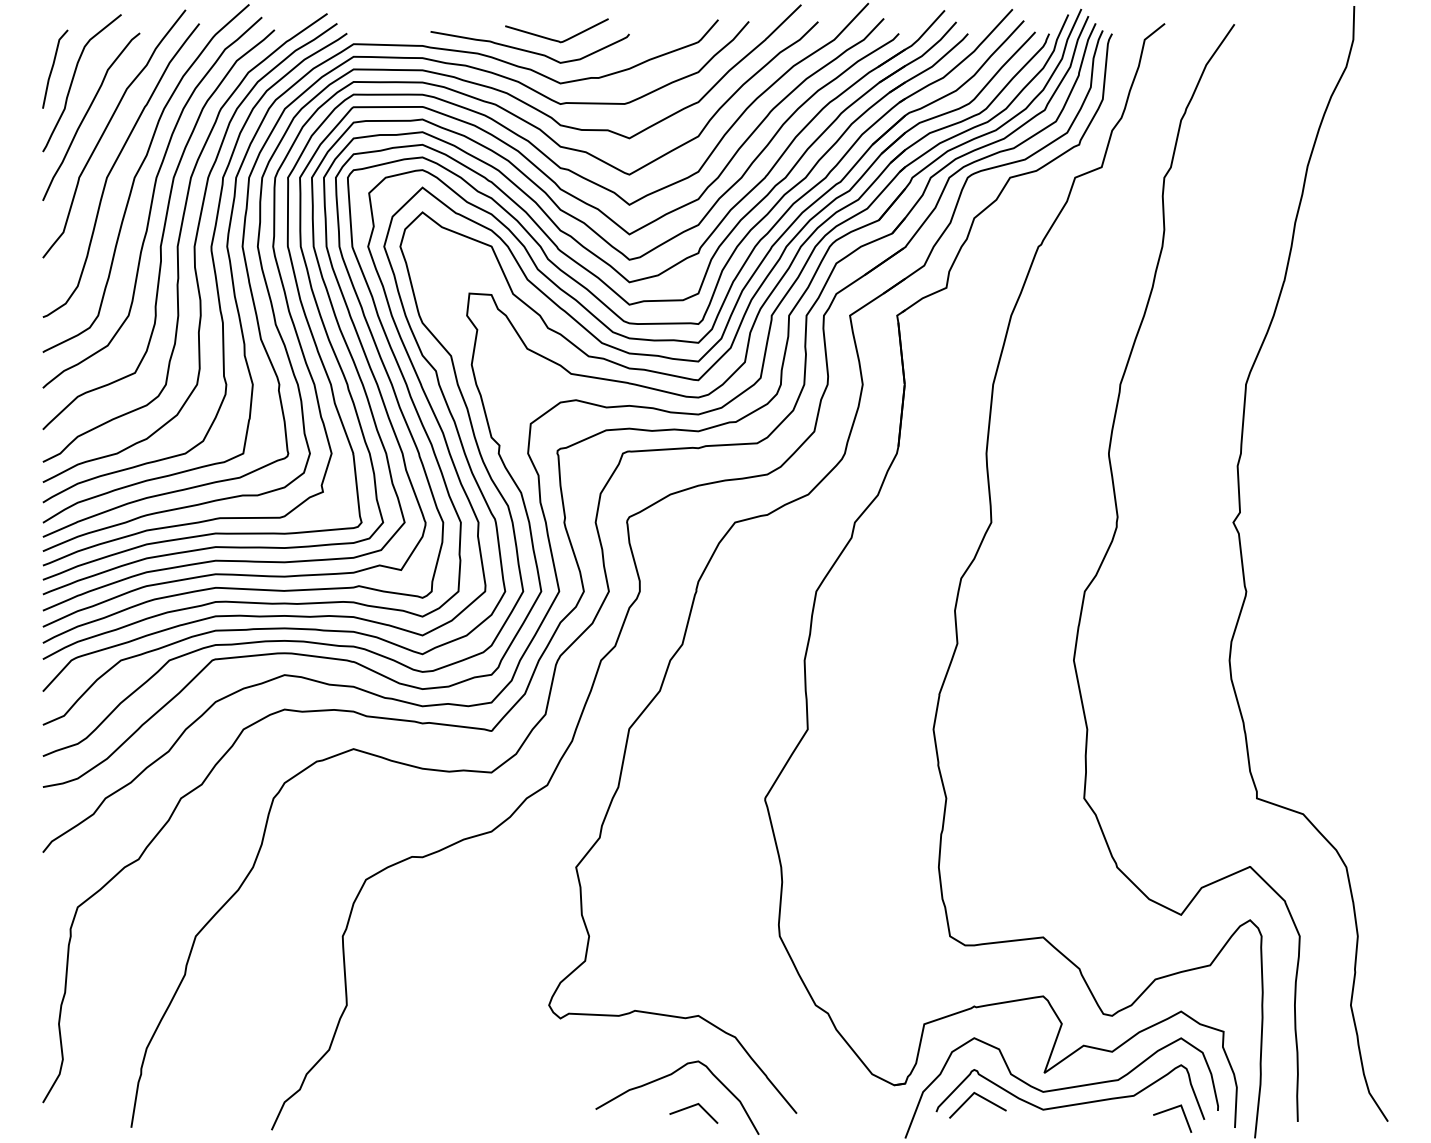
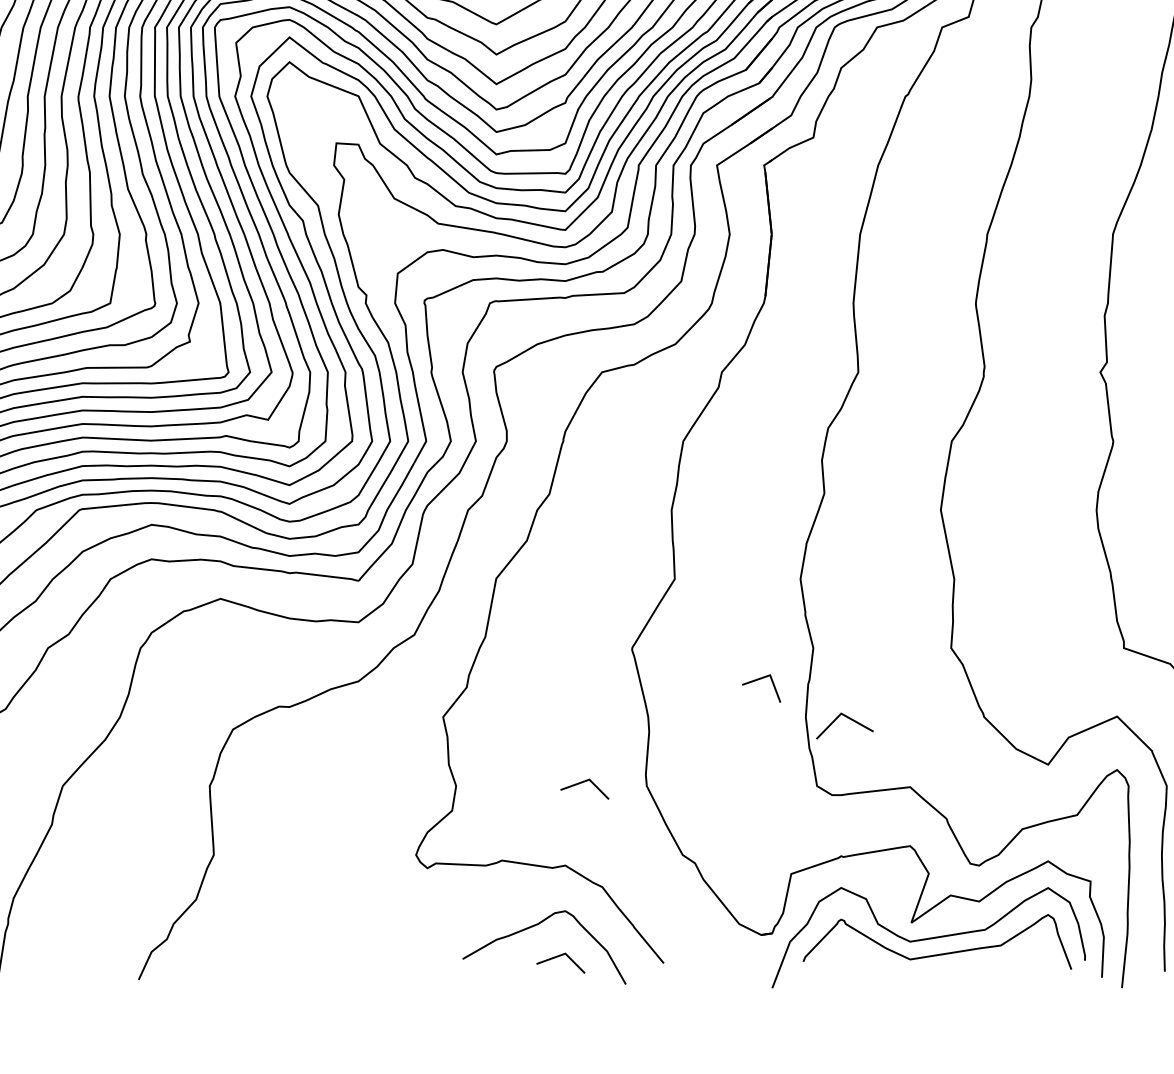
line: (715, 933) -> (582, 783), added
line: (980, 1097) -> (847, 718), moved
line: (1170, 1110) -> (759, 680), moved

